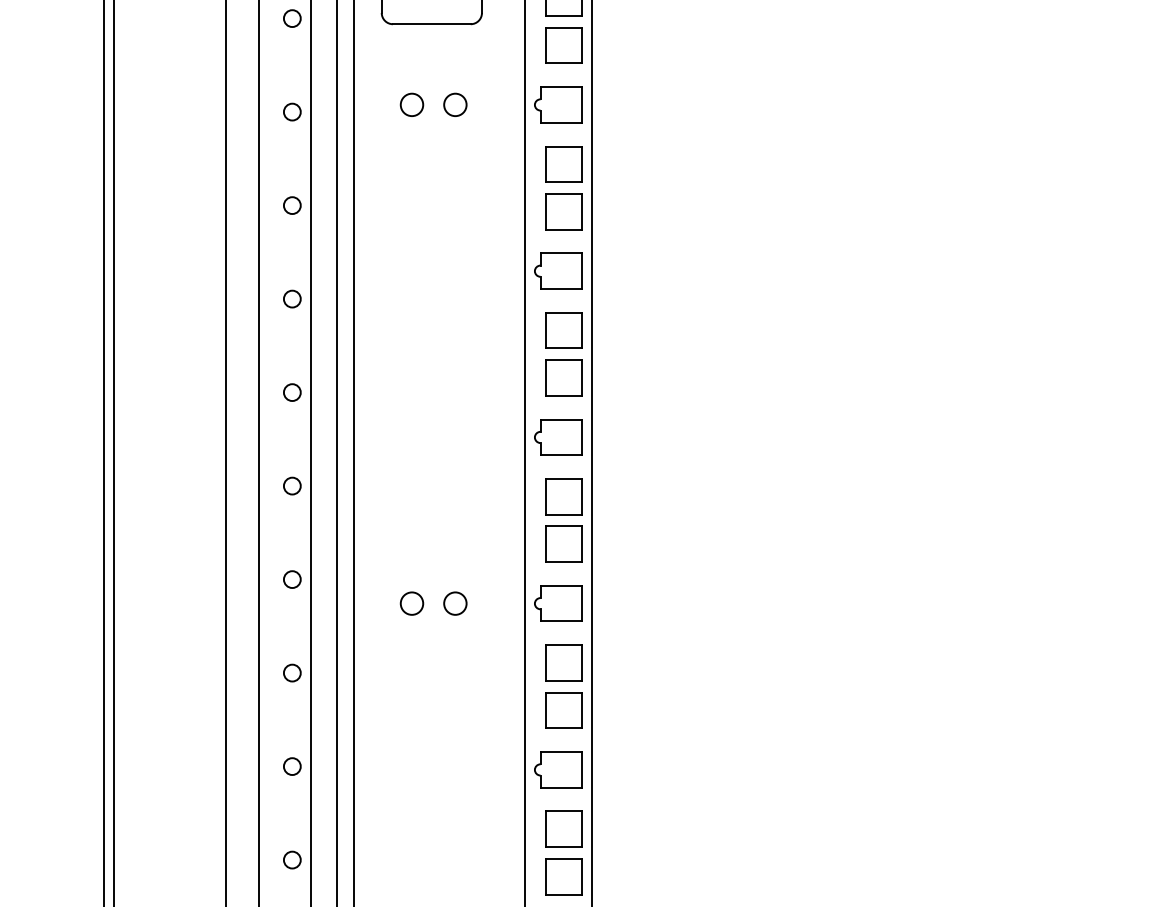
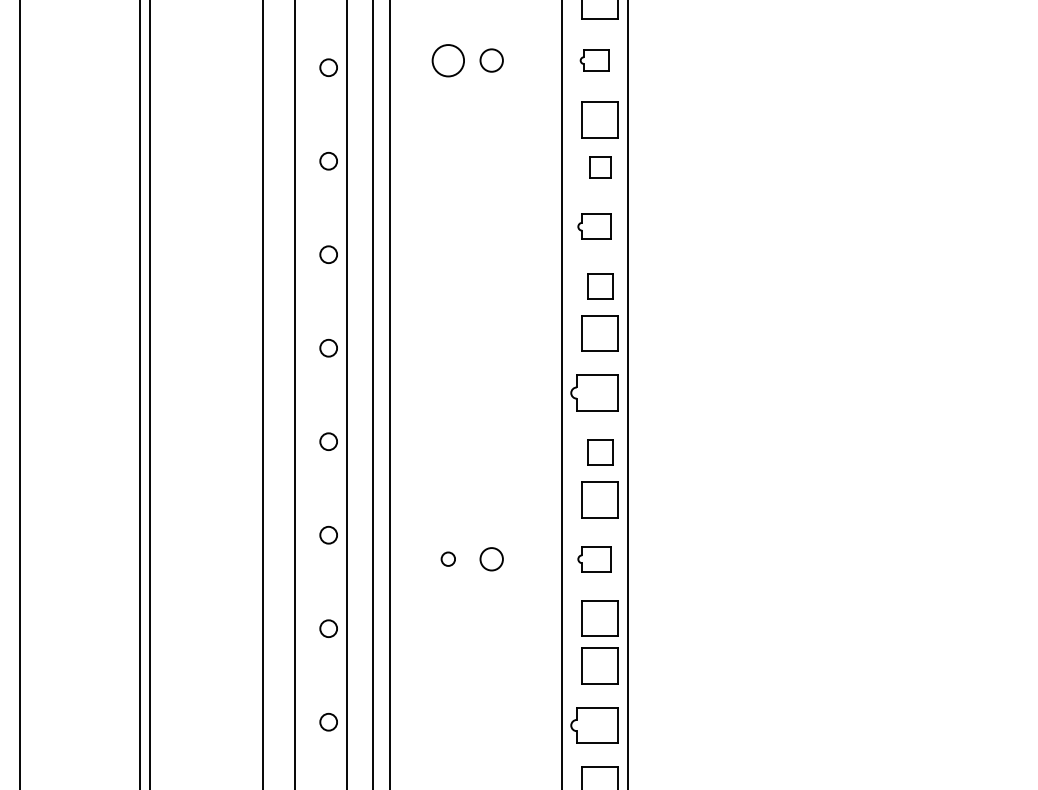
circle: (411, 104) -> (447, 60), size x1.4
part: (558, 104) -> (594, 60), size x0.6
part: (563, 211) -> (599, 167), size x0.6
part: (558, 270) -> (594, 226), size x0.7
part: (563, 330) -> (599, 286), size x0.7
part: (563, 496) -> (599, 452), size x0.7
circle: (411, 603) -> (447, 559), size x0.6
part: (558, 603) -> (594, 559), size x0.7

